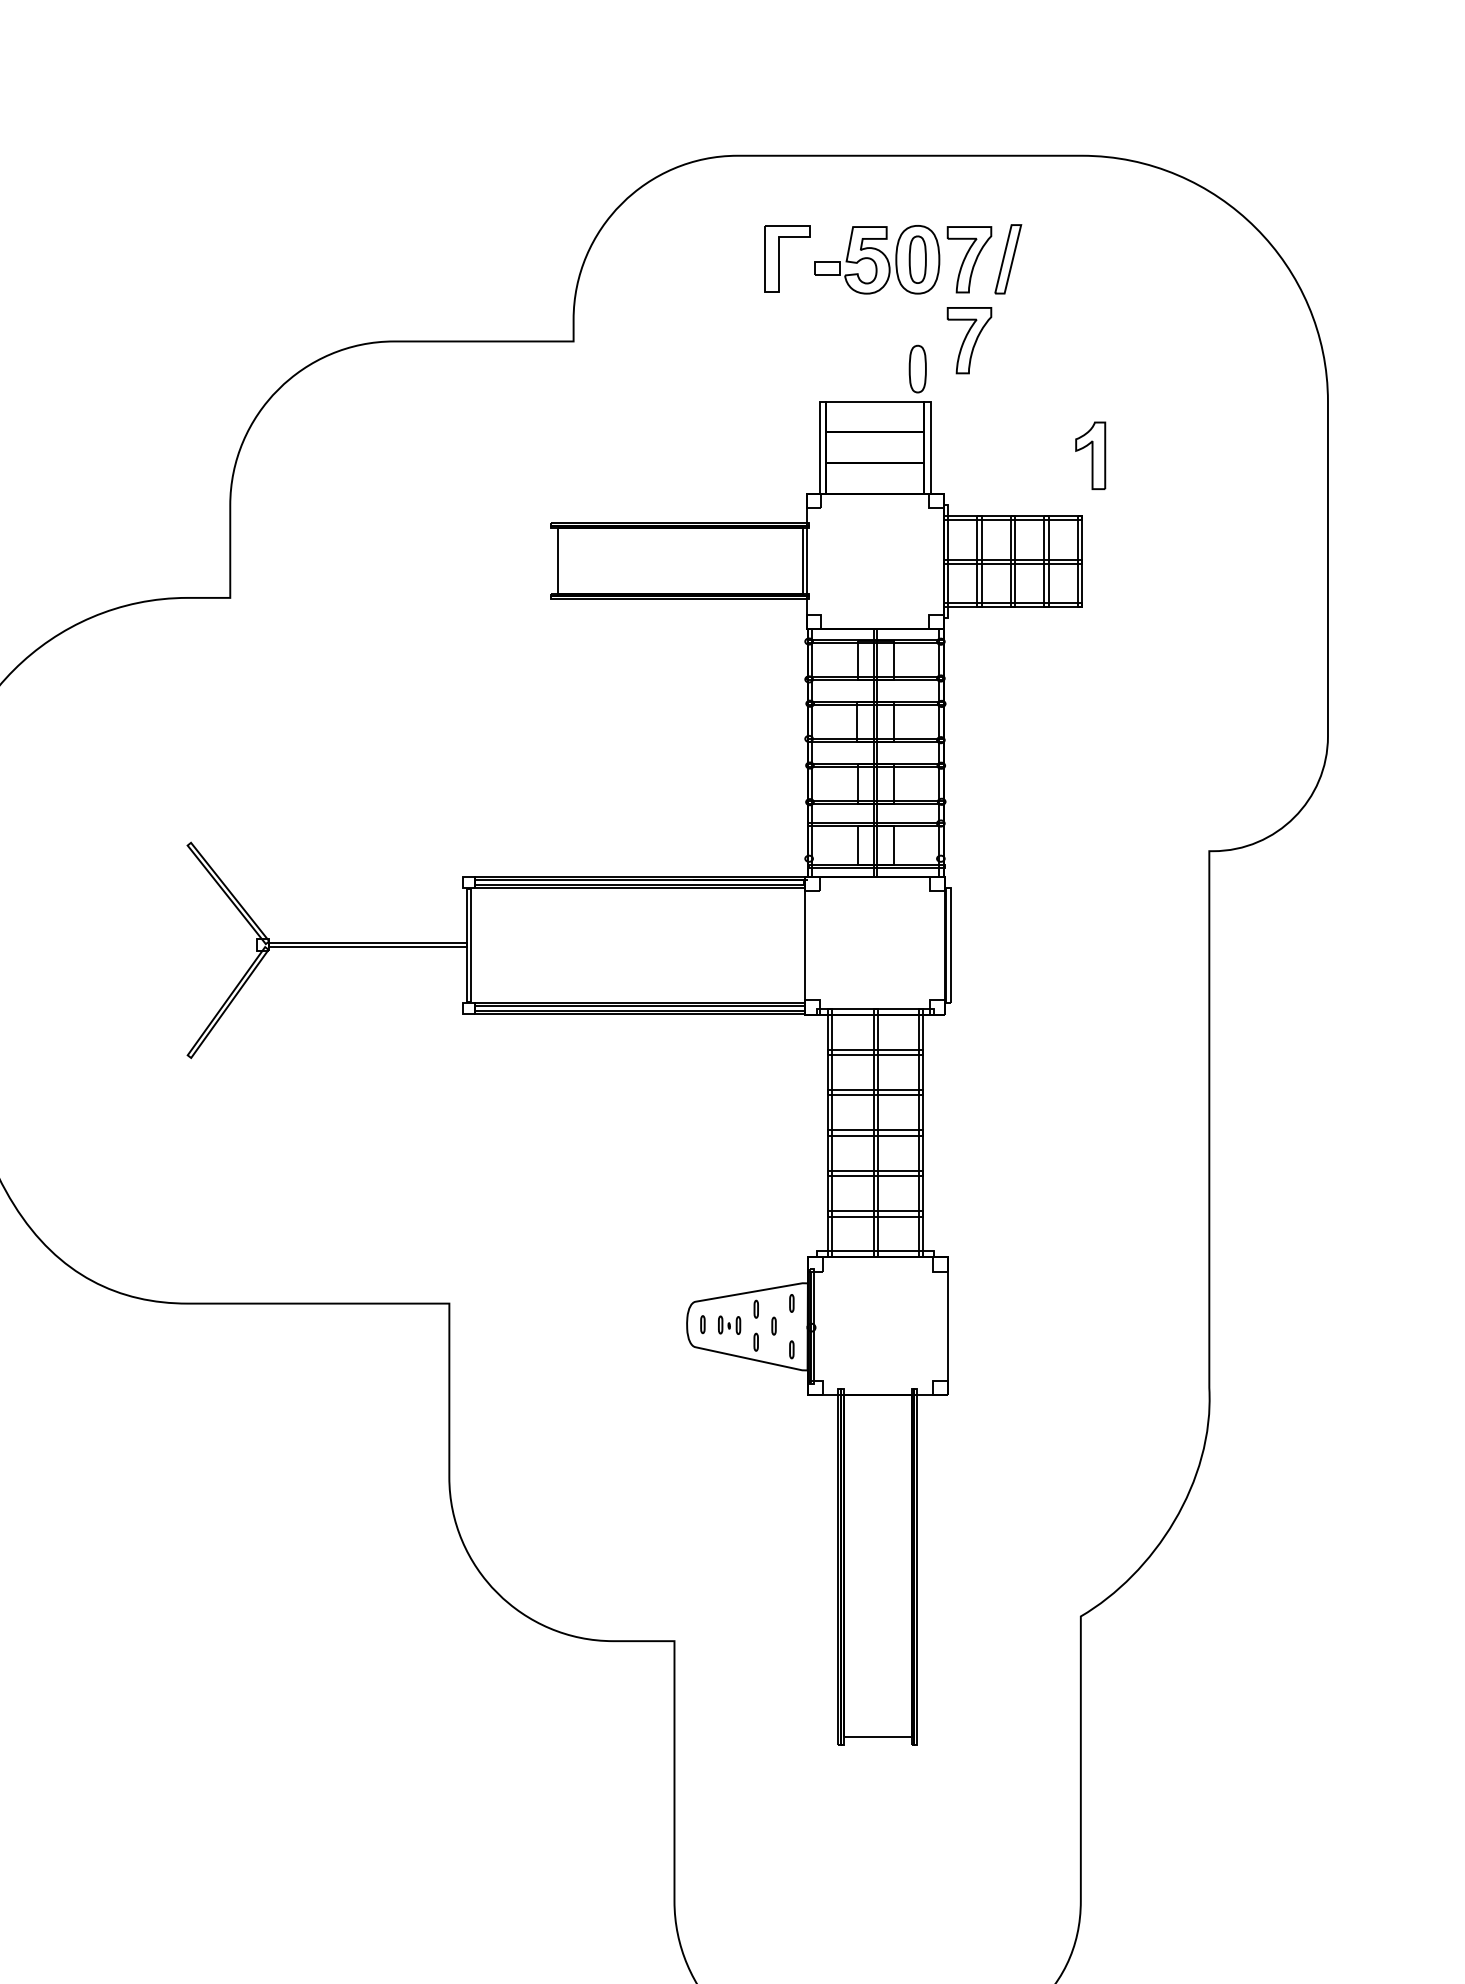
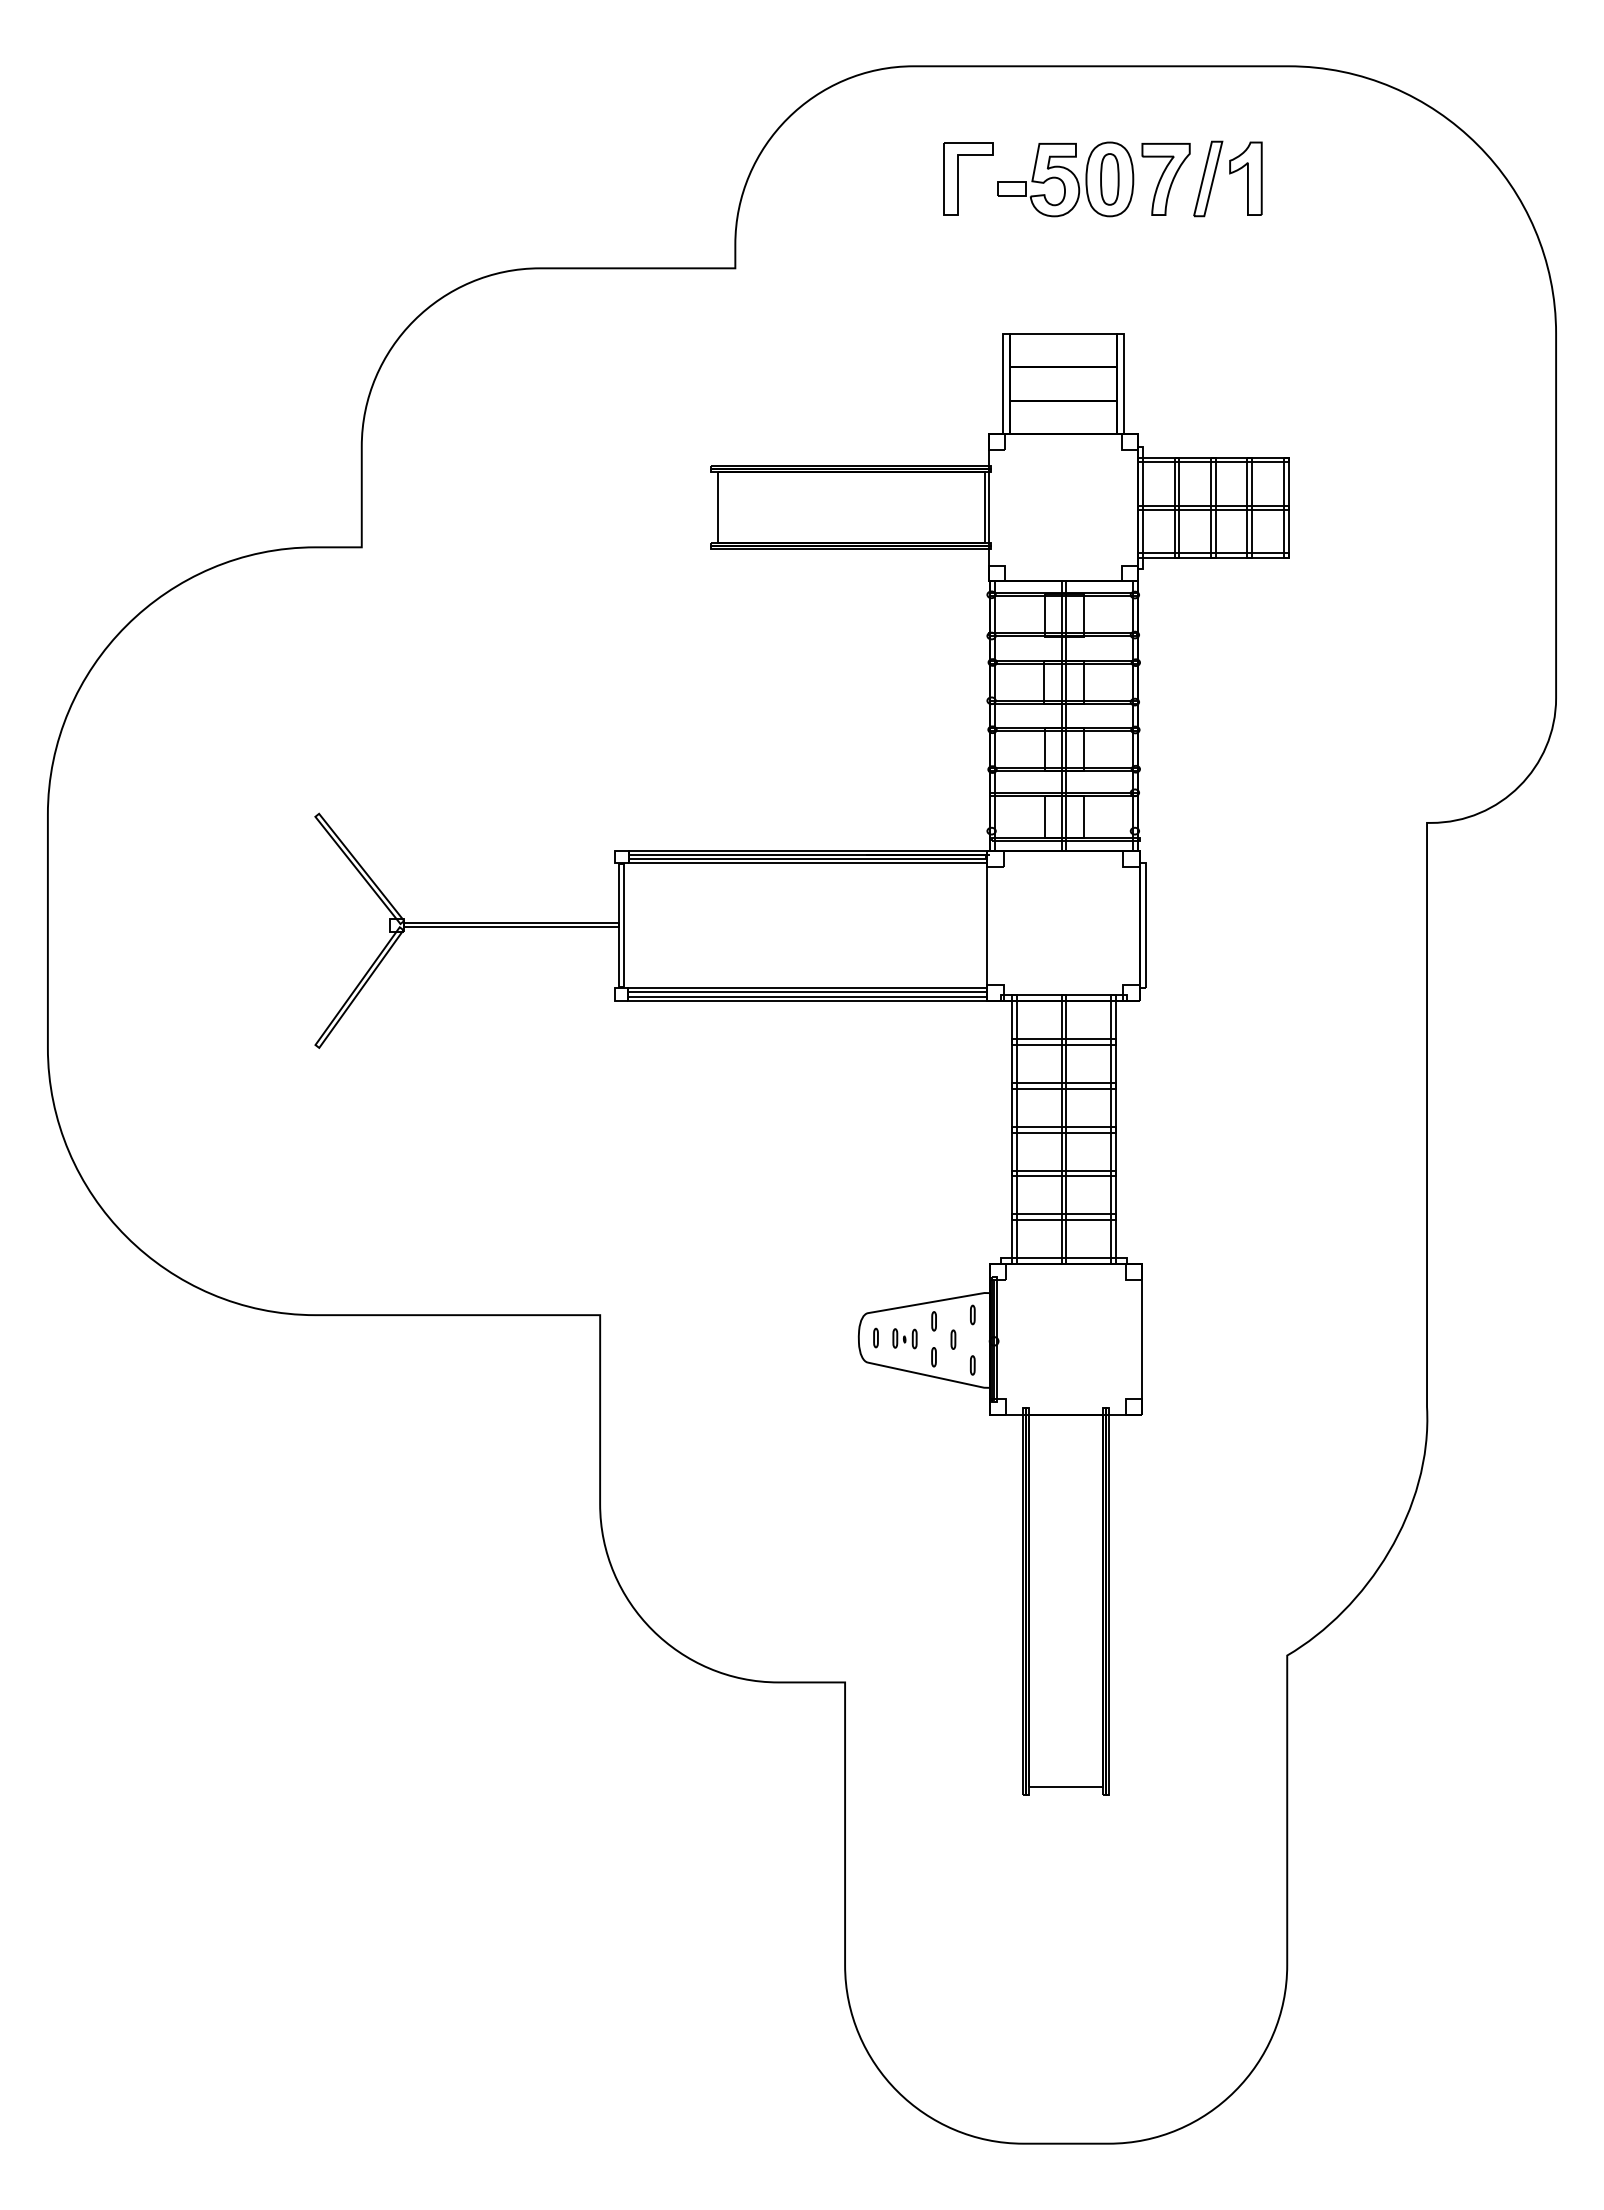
part: (968, 340) -> (1165, 267), removed
part: (917, 369) -> (1109, 298), removed
part: (1090, 455) -> (1245, 178), moved

